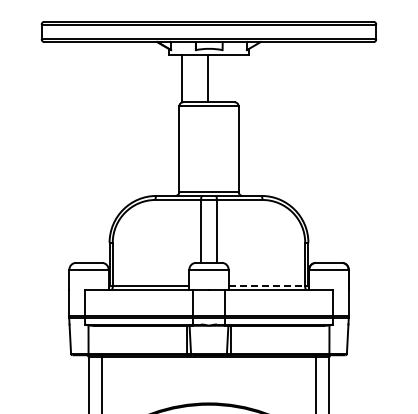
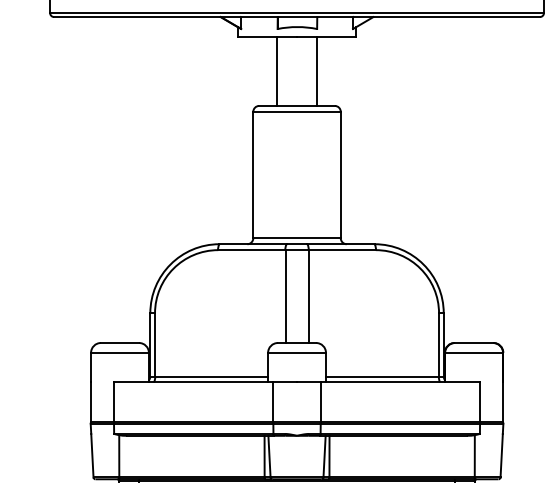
line: (181, 78) -> (277, 70), moved
line: (208, 78) -> (316, 70), moved
line: (267, 285) -> (383, 376), dashed -> solid

